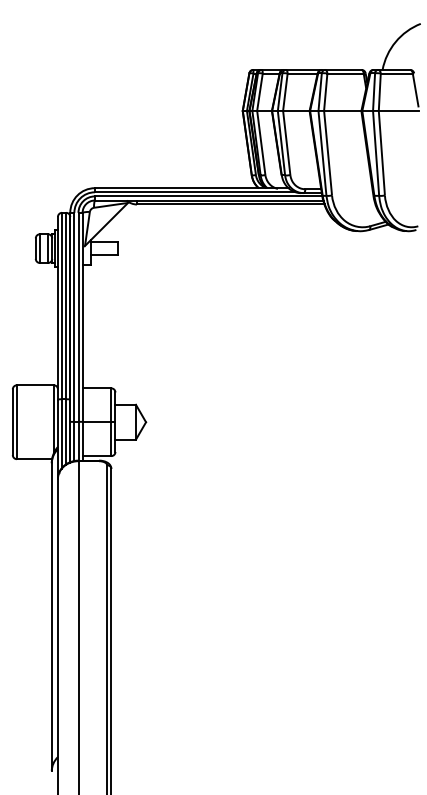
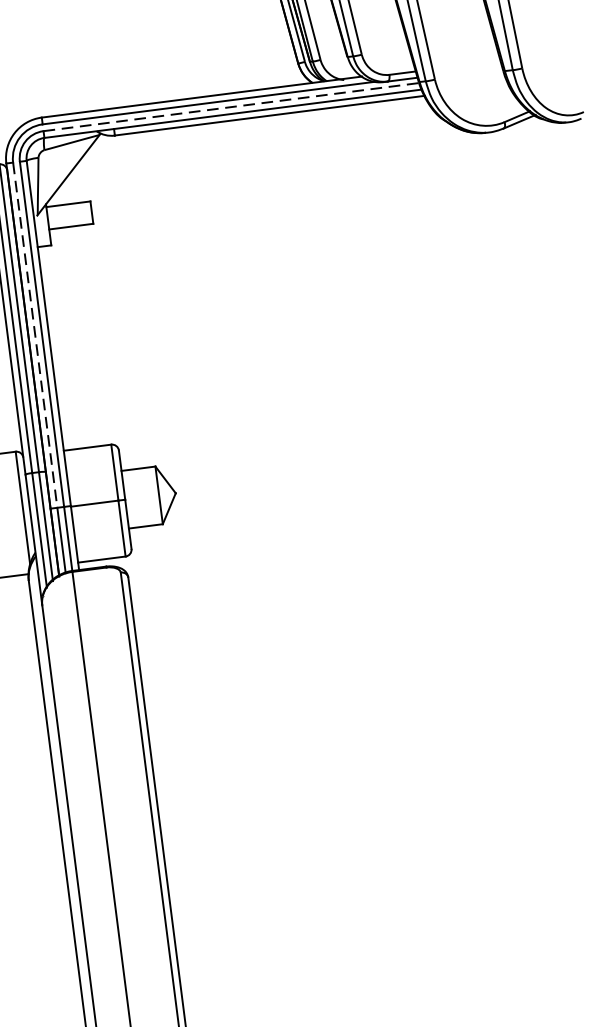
line: (208, 196) -> (231, 107), solid -> dashed
line: (74, 317) -> (35, 335), solid -> dashed

